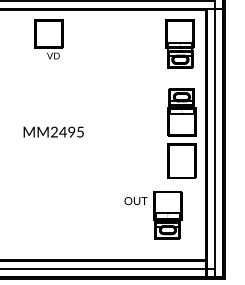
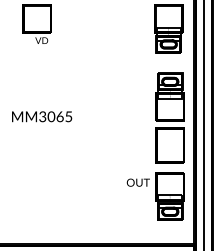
text: (63, 131) -> (51, 116), MM2495 -> MM3065
part: (153, 215) -> (155, 197), moved

